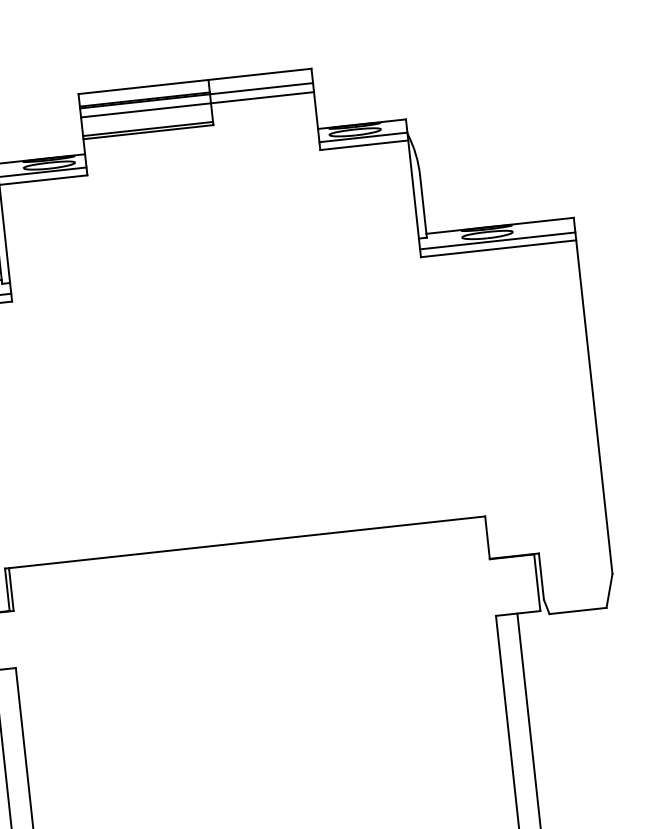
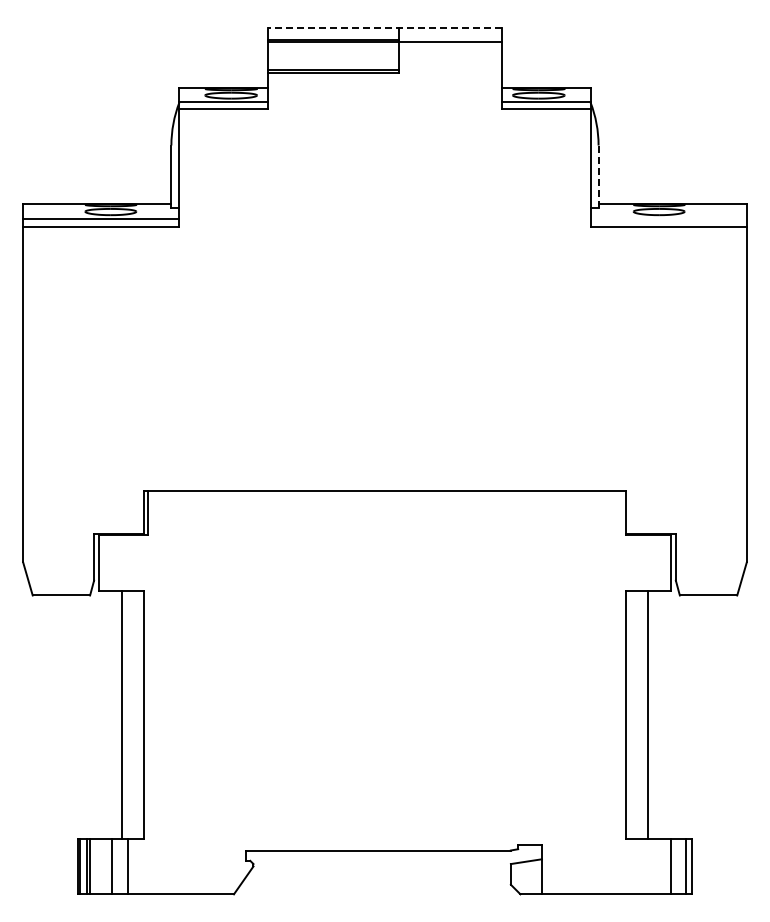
line: (194, 81) -> (384, 27), solid -> dashed
line: (197, 105) -> (384, 51), removed
line: (423, 207) -> (598, 177), solid -> dashed
line: (497, 240) -> (668, 218), removed

